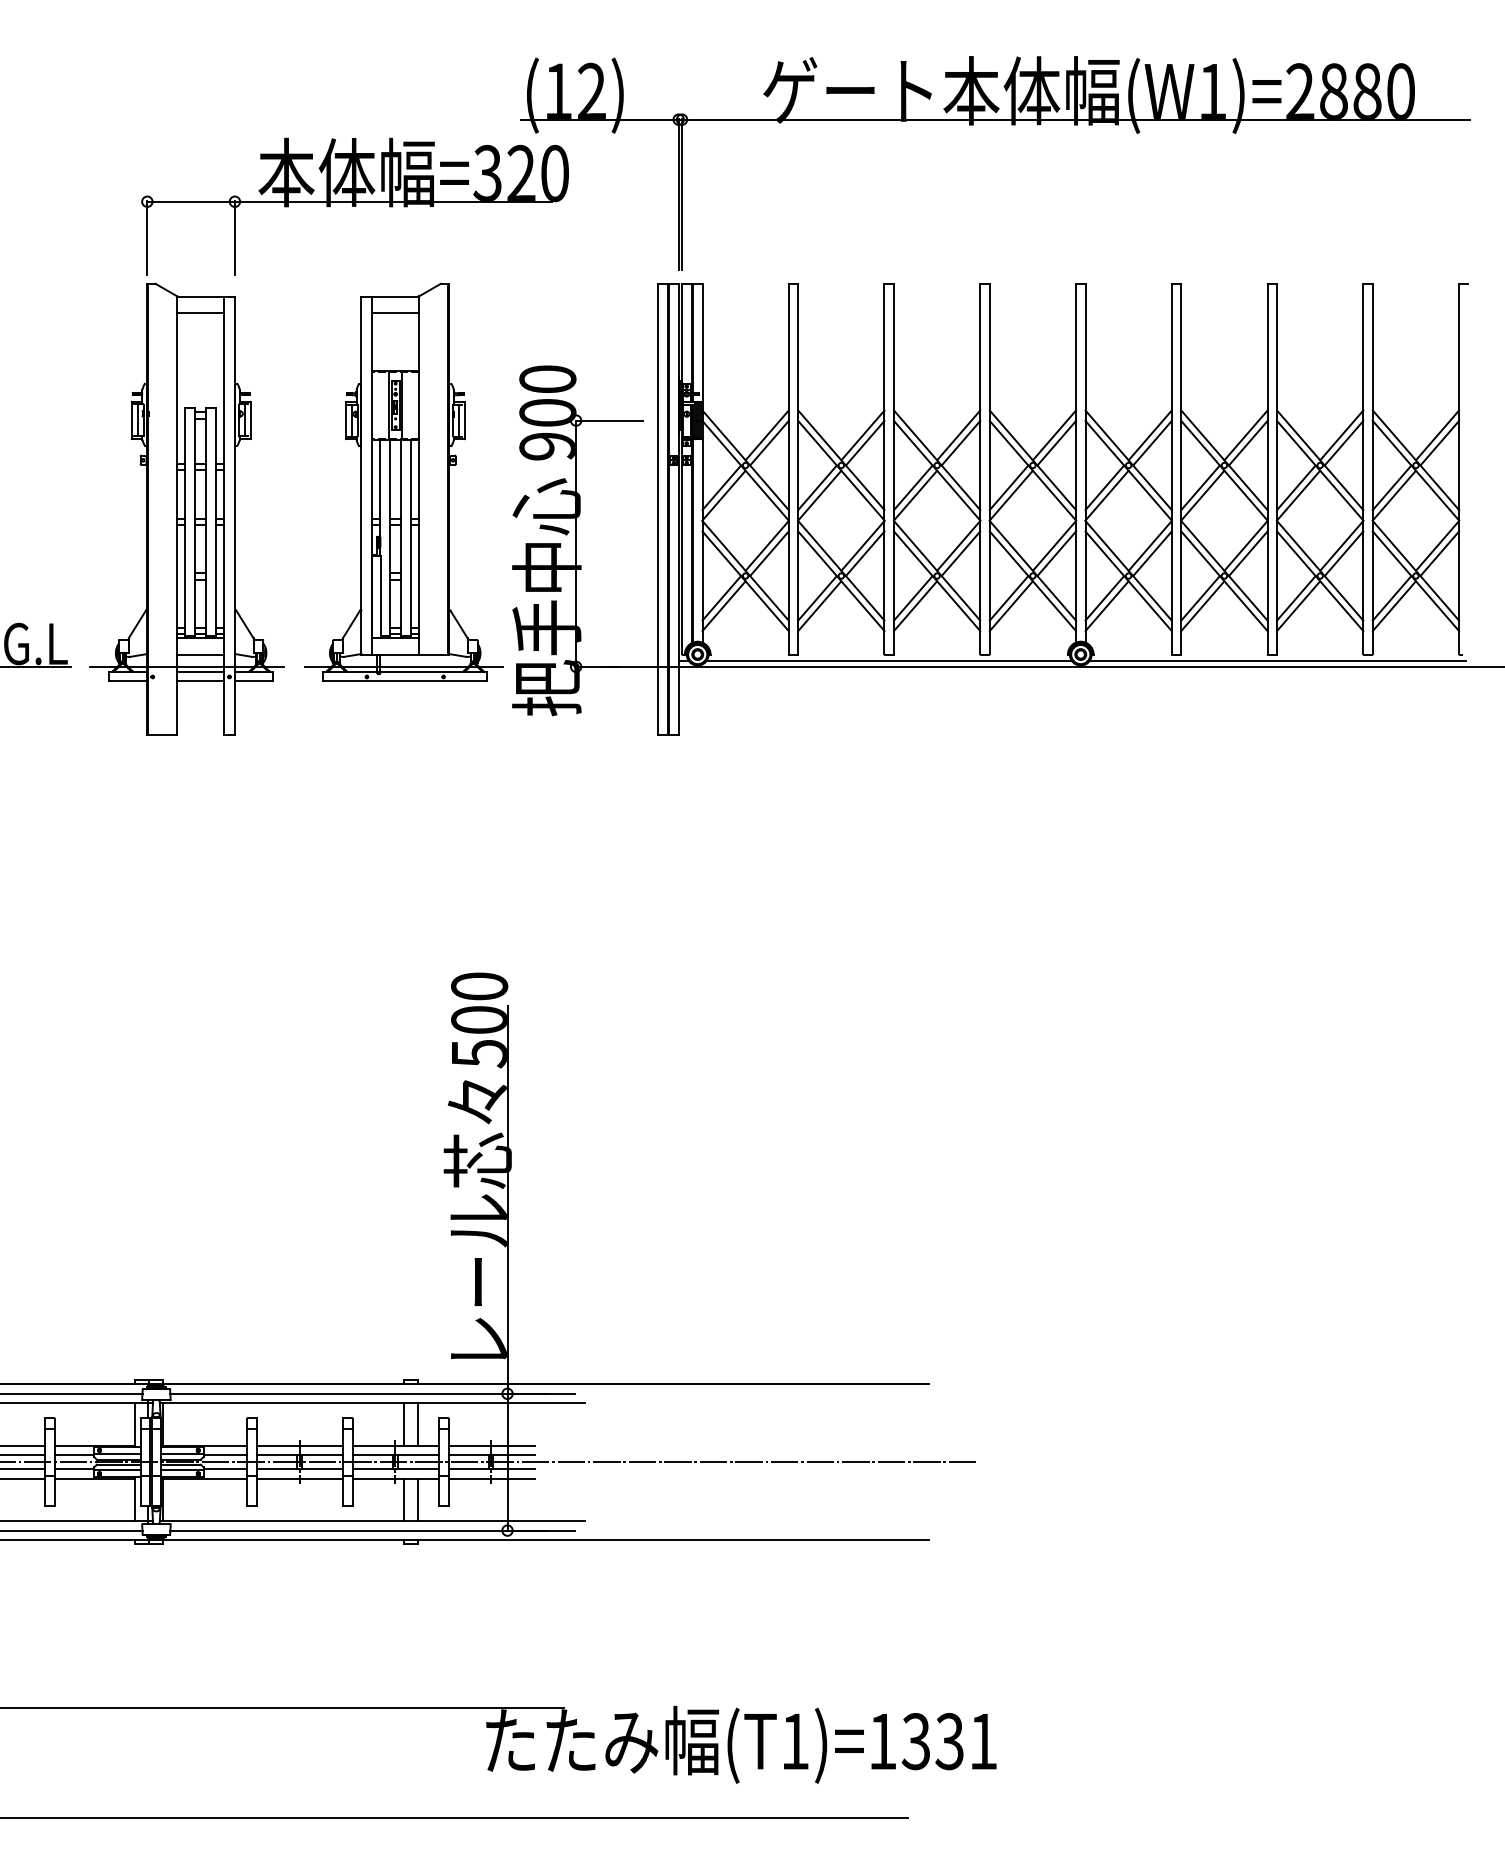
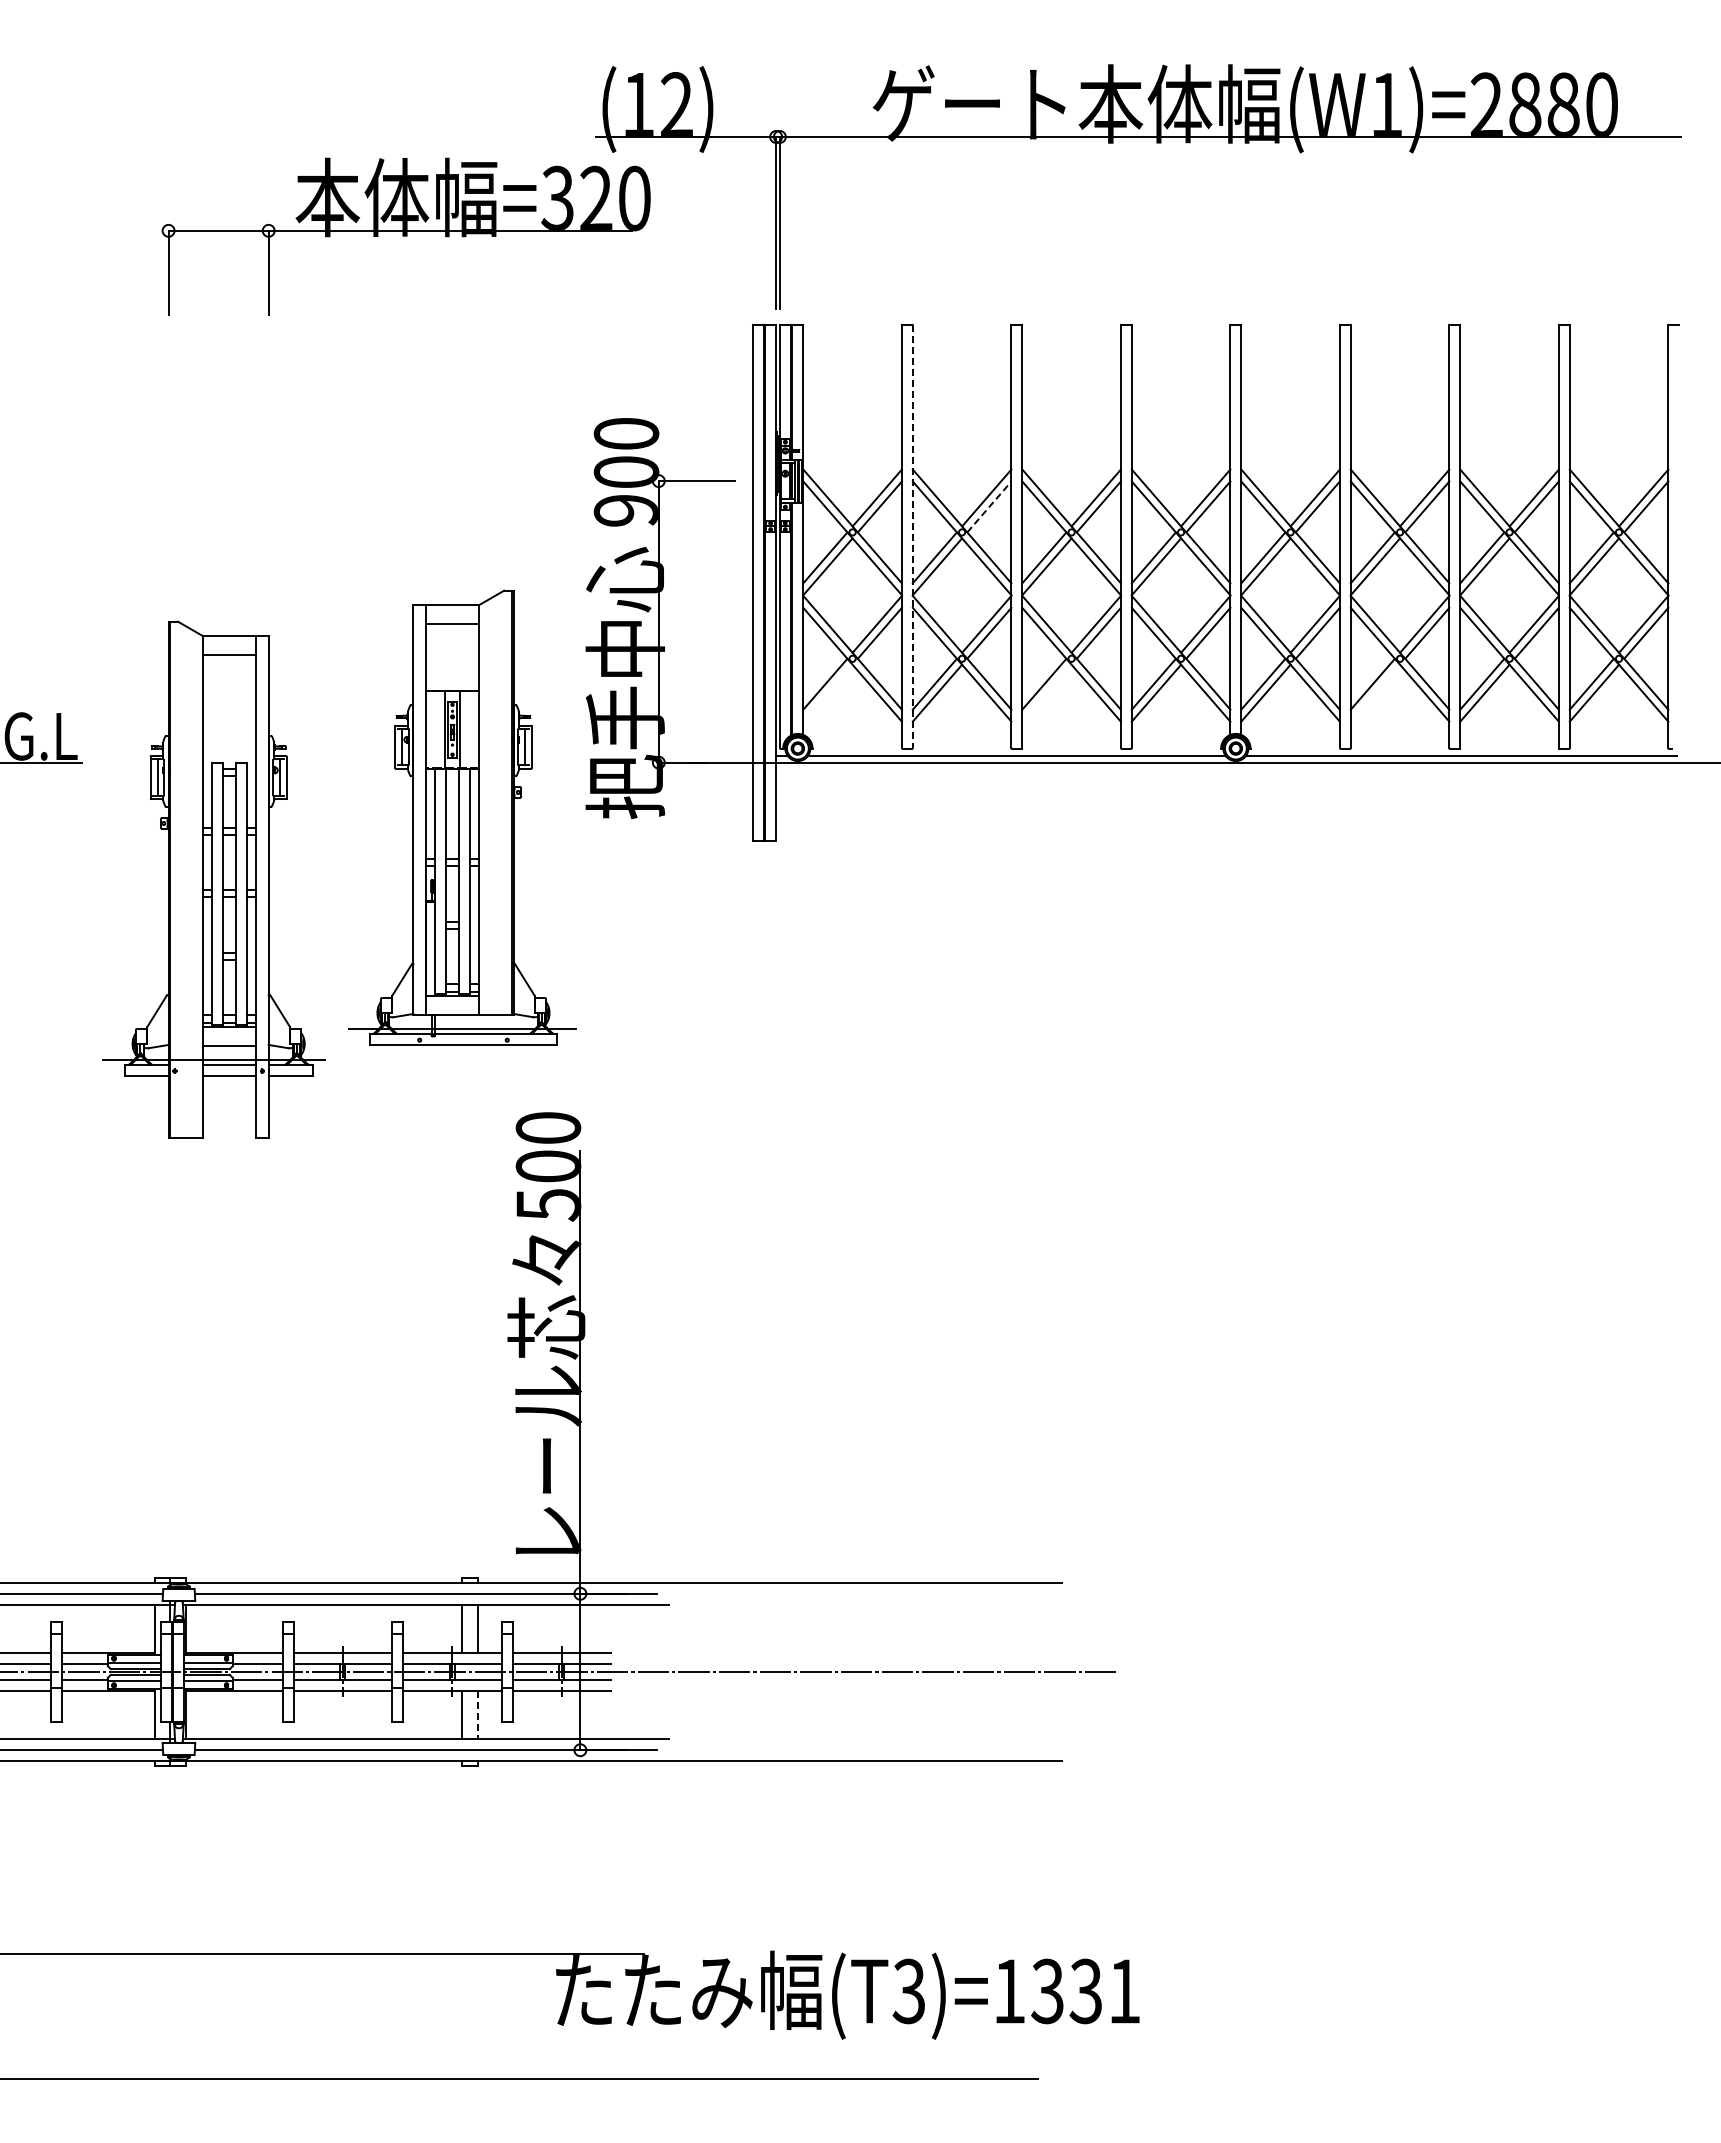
line: (865, 442) -> (989, 506), solid -> dashed
line: (797, 469) -> (912, 537), solid -> dashed
part: (404, 482) -> (462, 817), moved
part: (186, 509) -> (213, 879), moved
line: (723, 605) -> (827, 692), removed
line: (915, 605) -> (1046, 692), removed
line: (1202, 605) -> (1375, 692), removed
line: (417, 1500) -> (477, 1715), solid -> dashed
text: (794, 1741) -> (908, 1991), (T1)=1331 -> (T3)=1331

